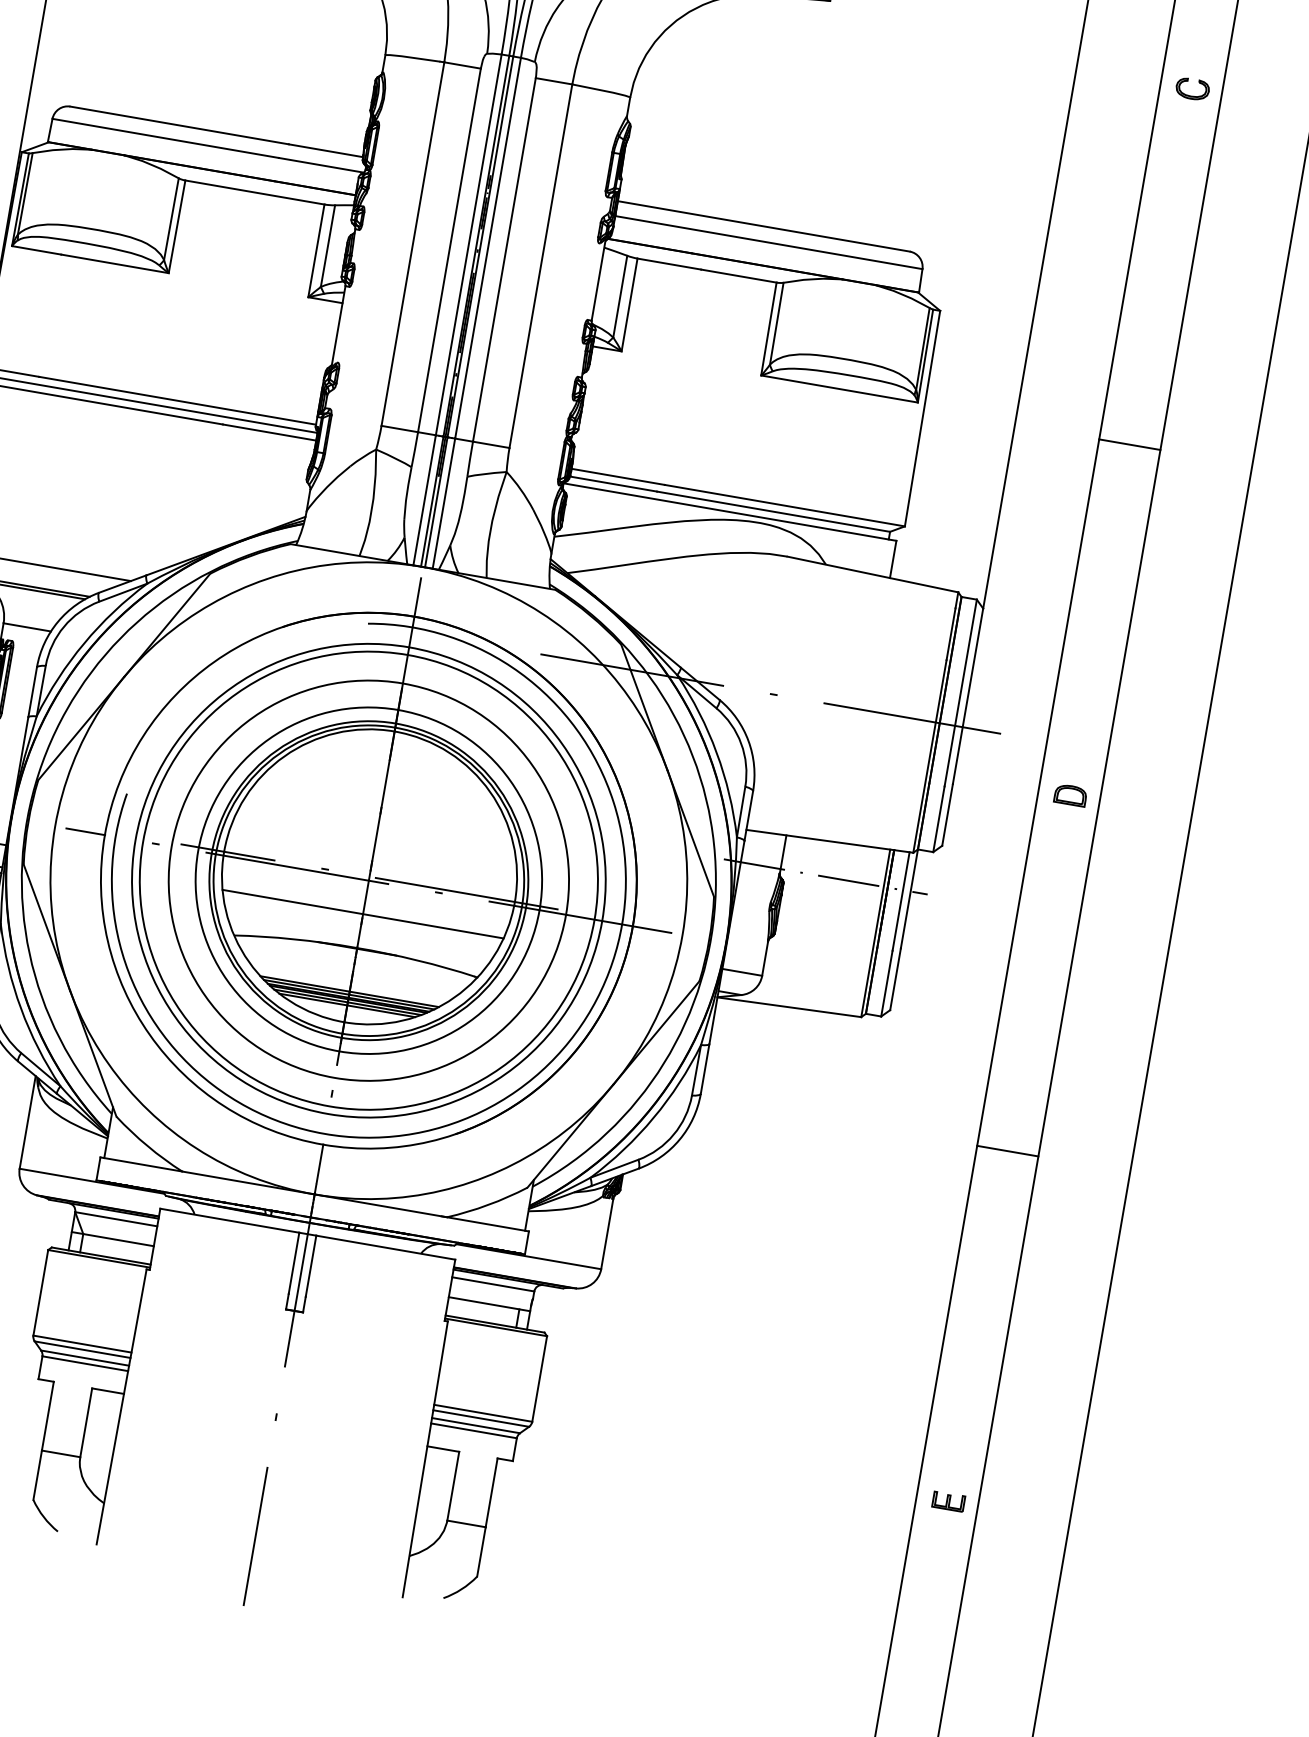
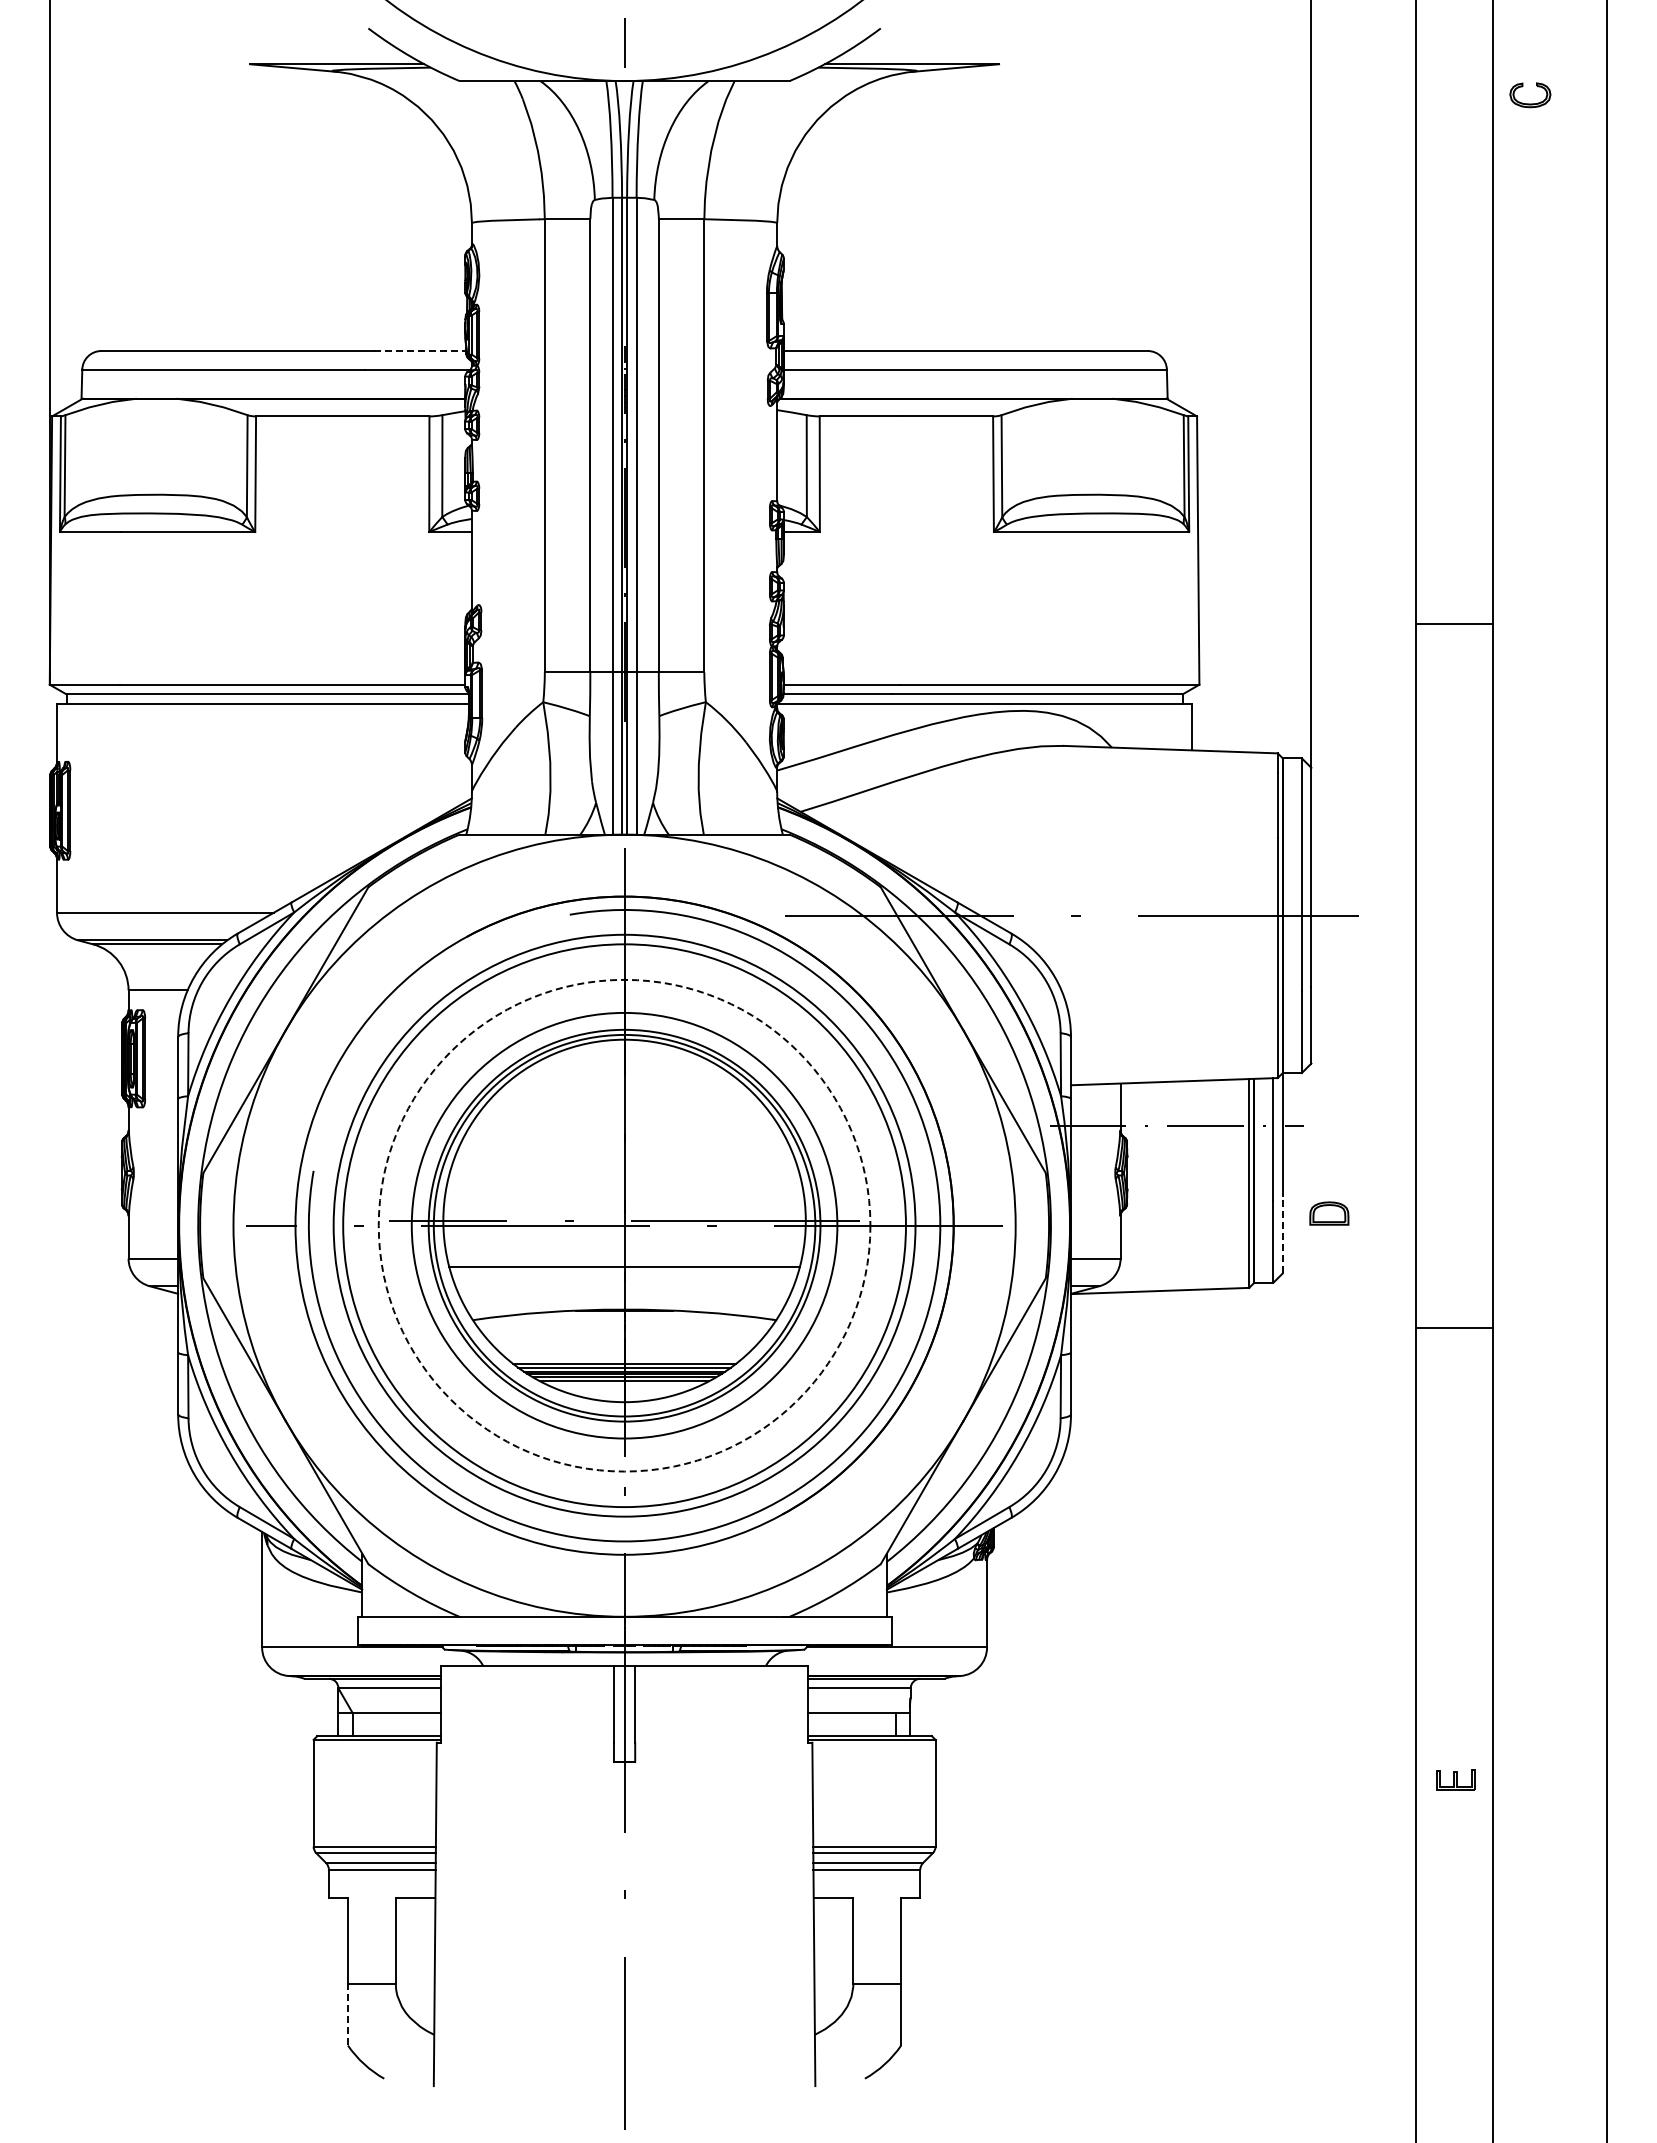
part: (1191, 95) -> (1530, 103), moved
line: (326, 151) -> (420, 351), solid -> dashed
line: (1129, 444) -> (1454, 623), moved
part: (1070, 795) -> (1329, 1213), moved
circle: (368, 880) -> (624, 1225), solid -> dashed
line: (895, 978) -> (1282, 1234), solid -> dashed
line: (1007, 1151) -> (1454, 1327), moved
line: (37, 1475) -> (347, 2014), solid -> dashed
part: (948, 1500) -> (1455, 1779), moved

